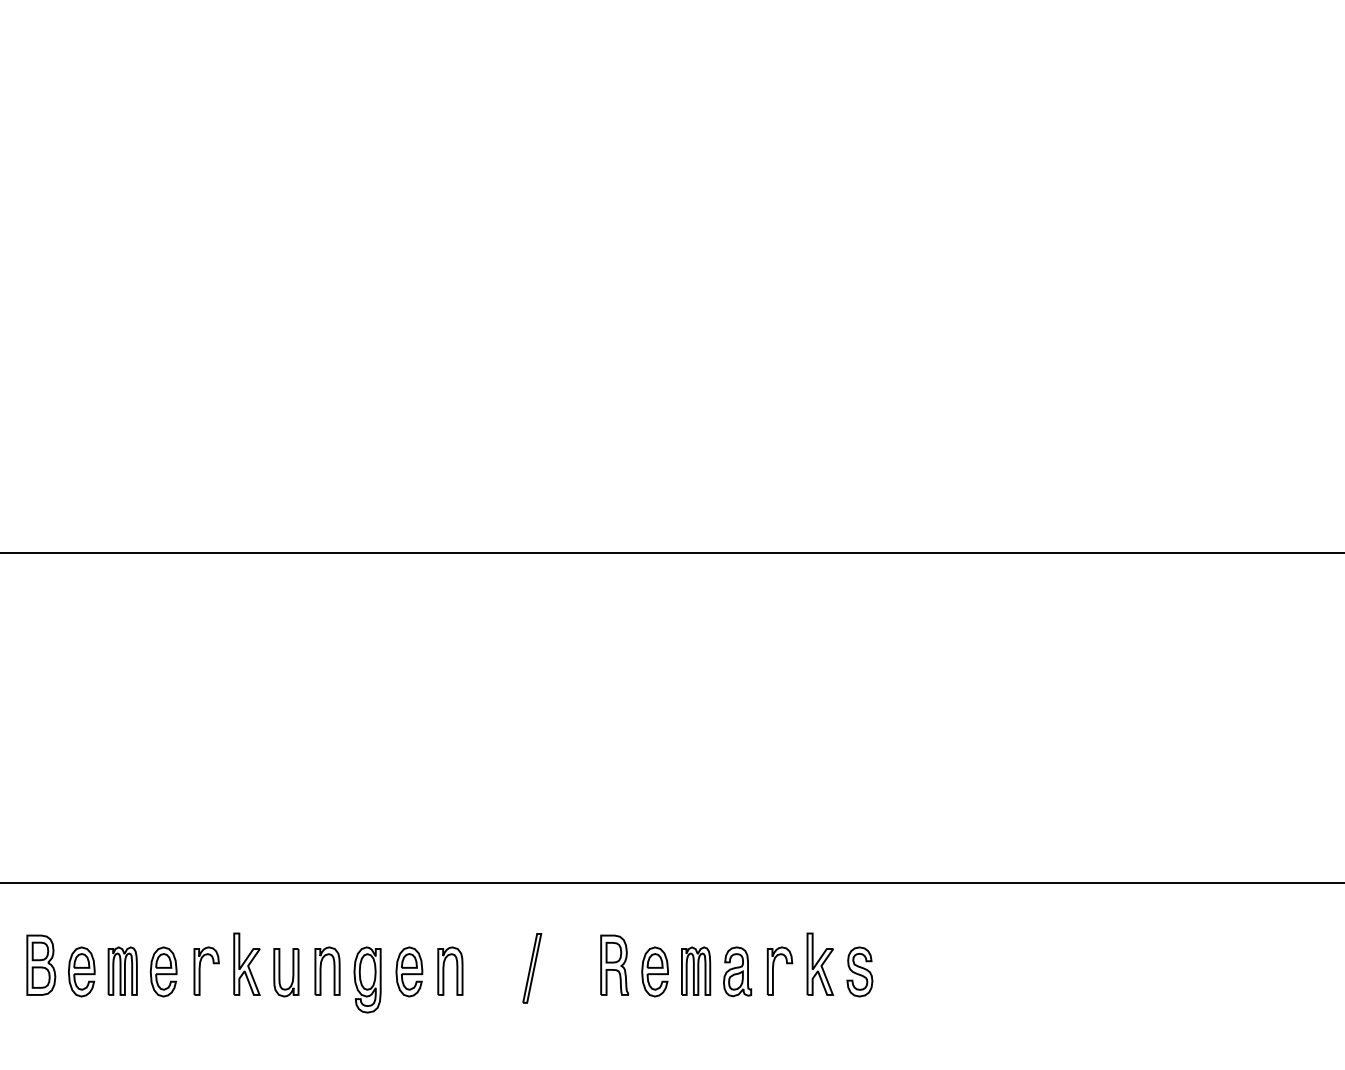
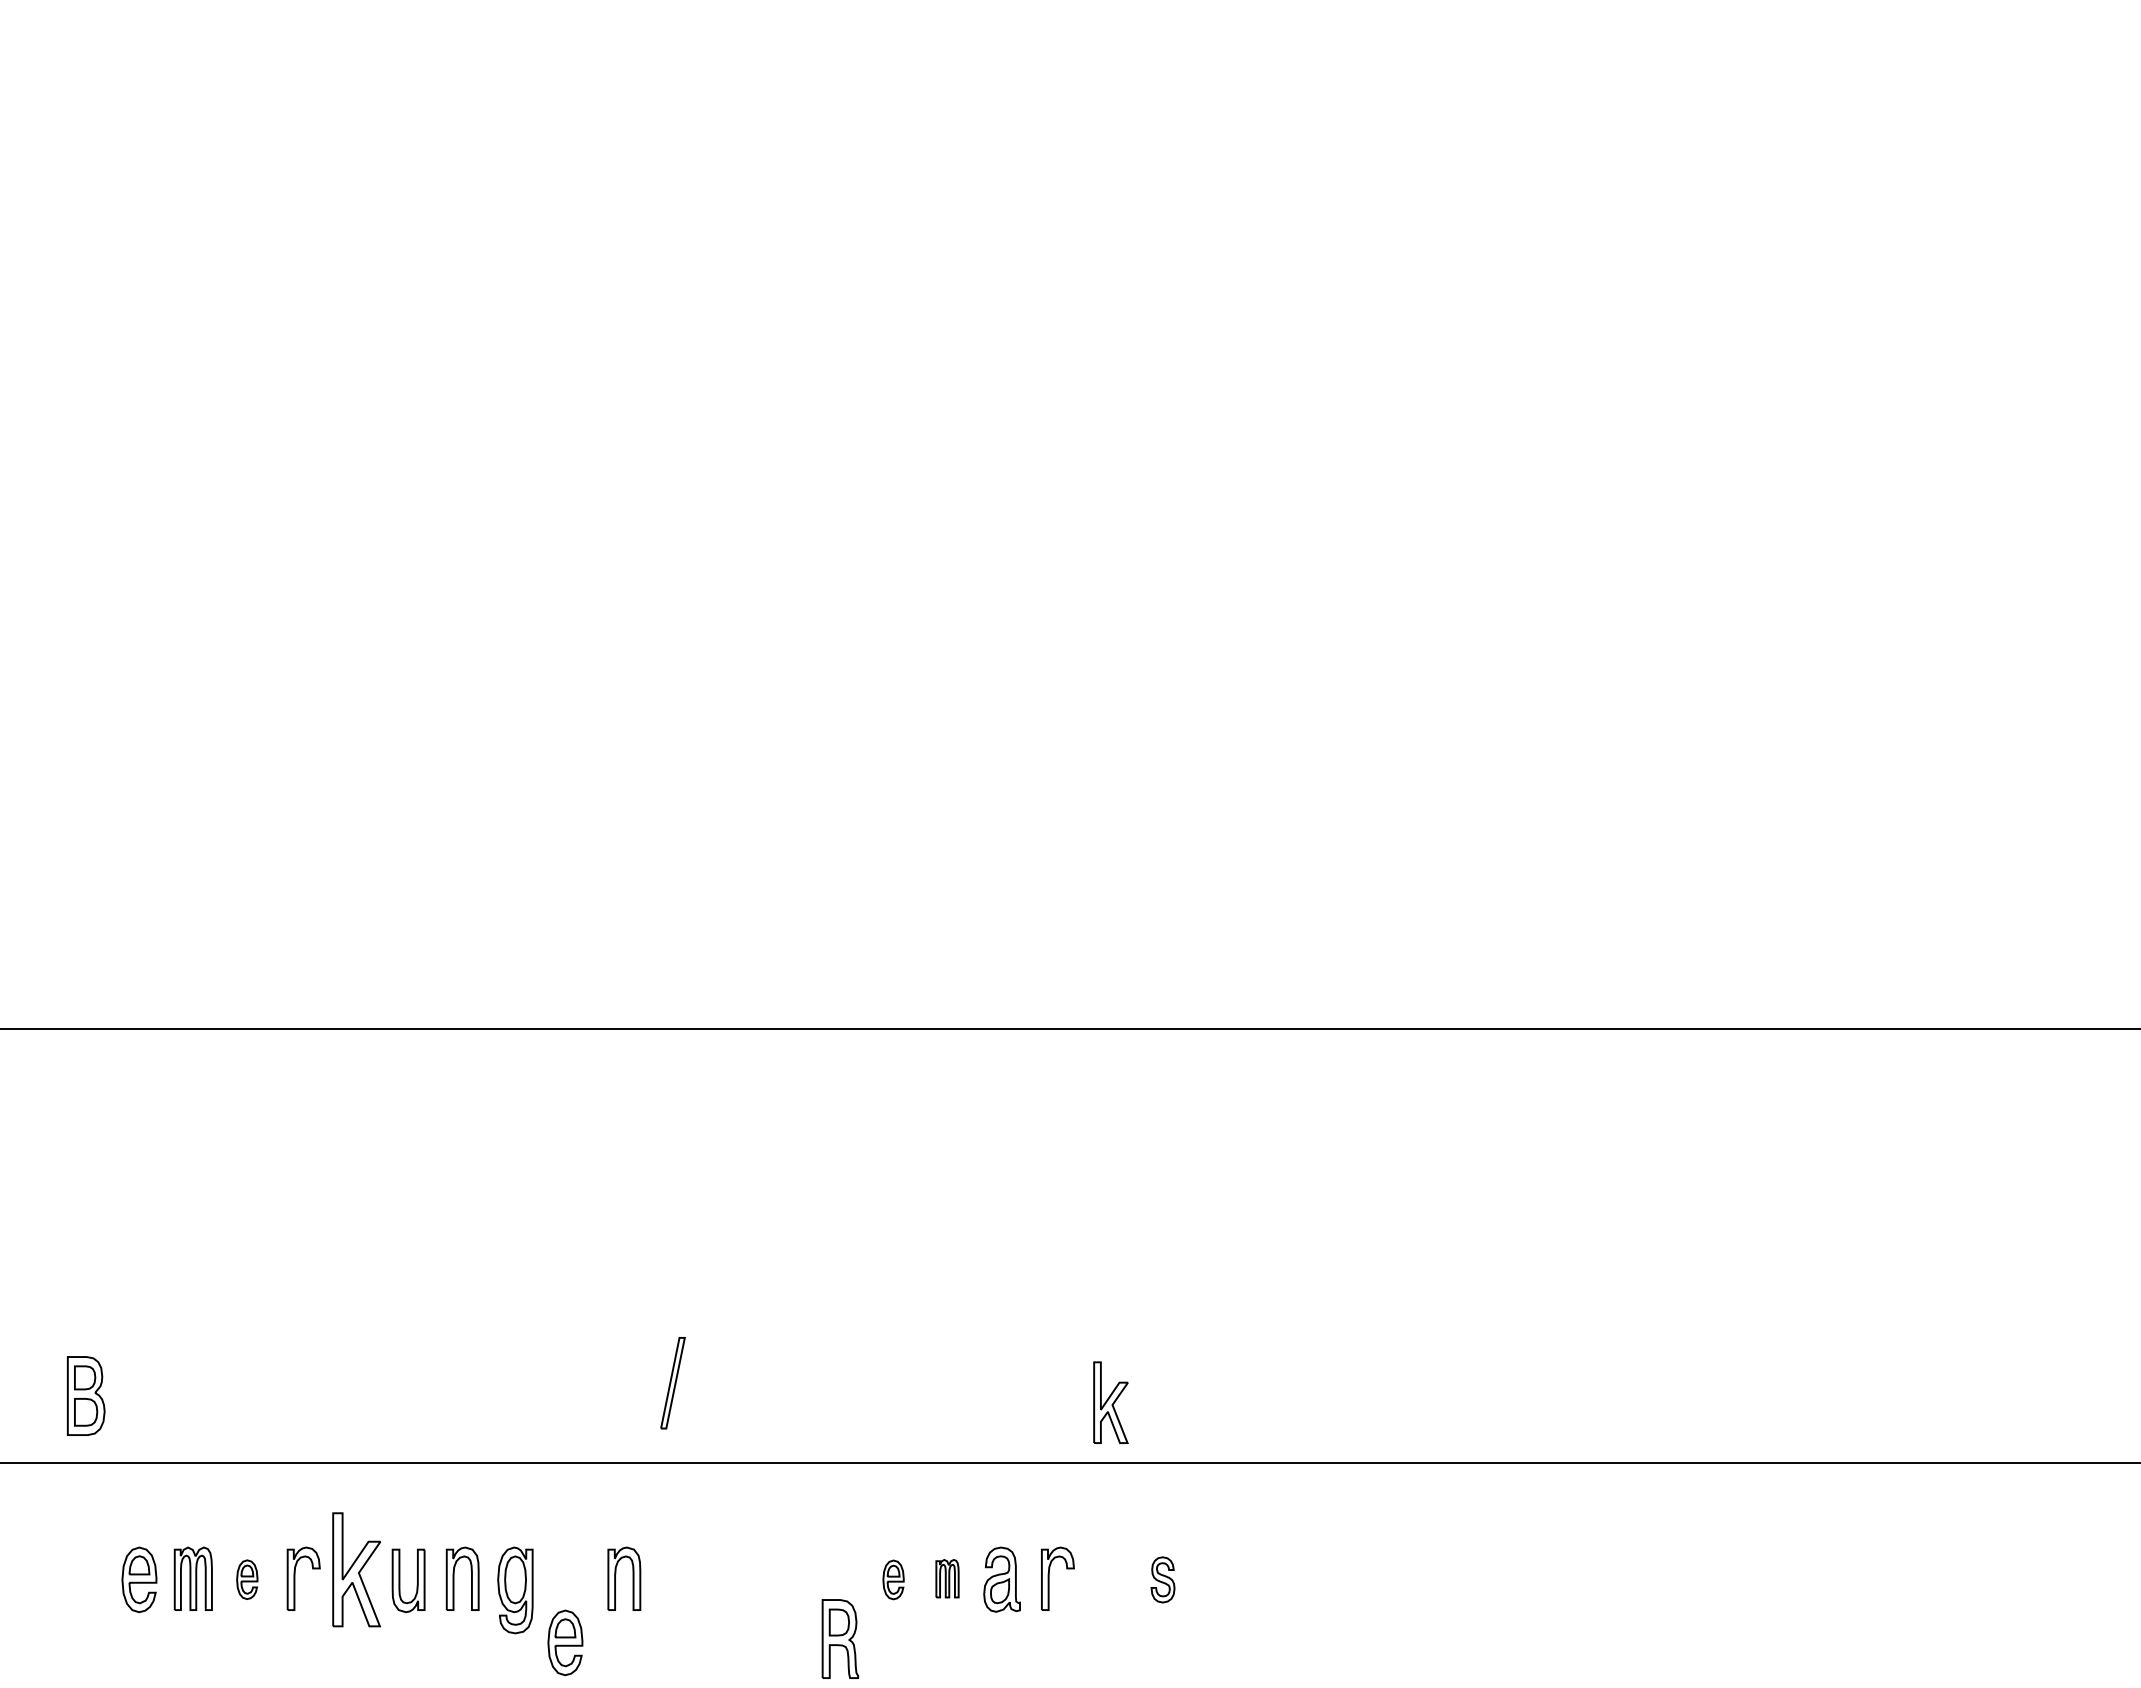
part: (41, 964) -> (86, 1395), moved
part: (246, 964) -> (356, 1569), size x1.4
part: (613, 964) -> (839, 1638), moved
part: (819, 964) -> (1110, 1402), moved
part: (531, 968) -> (672, 1383), moved
part: (696, 970) -> (947, 1578), size x0.6
part: (163, 971) -> (247, 1579), size x0.6
part: (409, 971) -> (565, 1642), moved
part: (655, 971) -> (893, 1579), size x0.6
part: (859, 971) -> (1162, 1579), size x0.7

